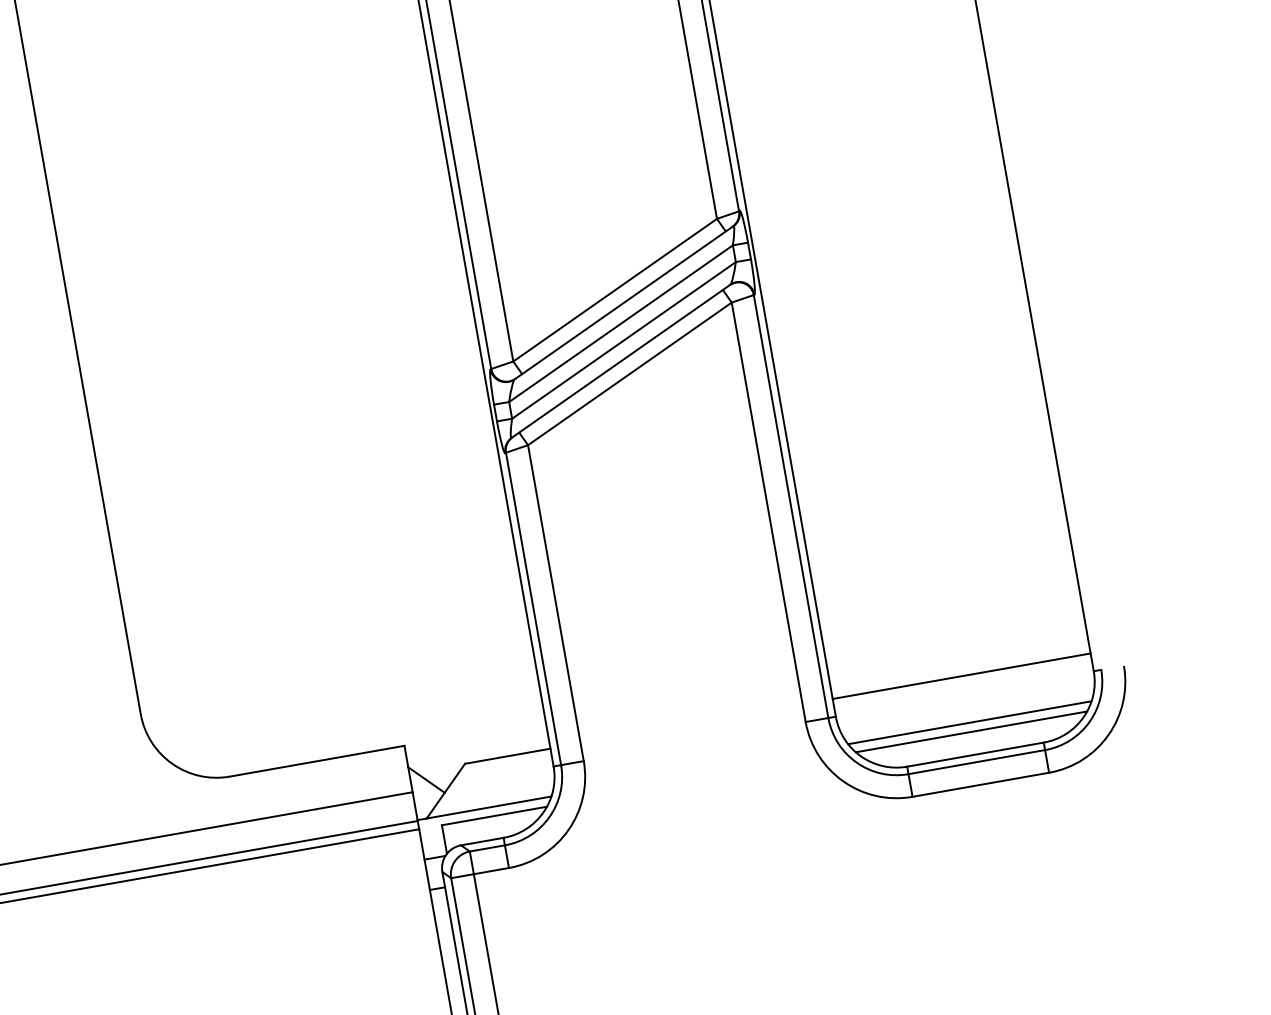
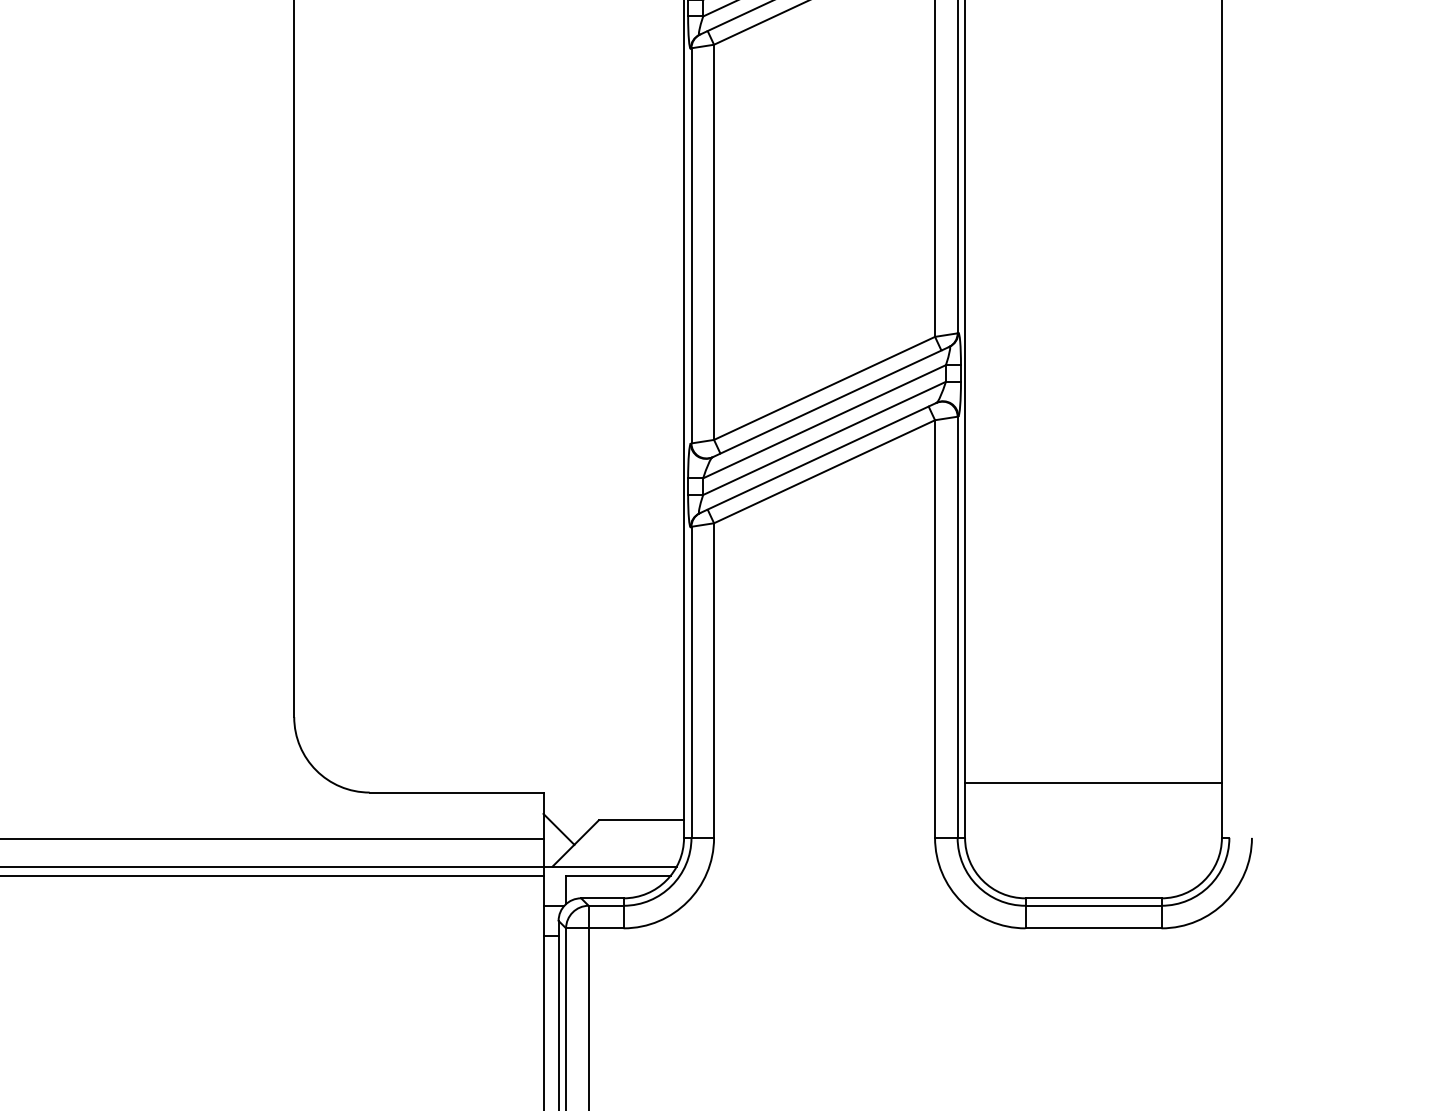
line: (961, 676) -> (1093, 783), moved
line: (969, 722) -> (1093, 866), removed
line: (971, 731) -> (1093, 875), removed

